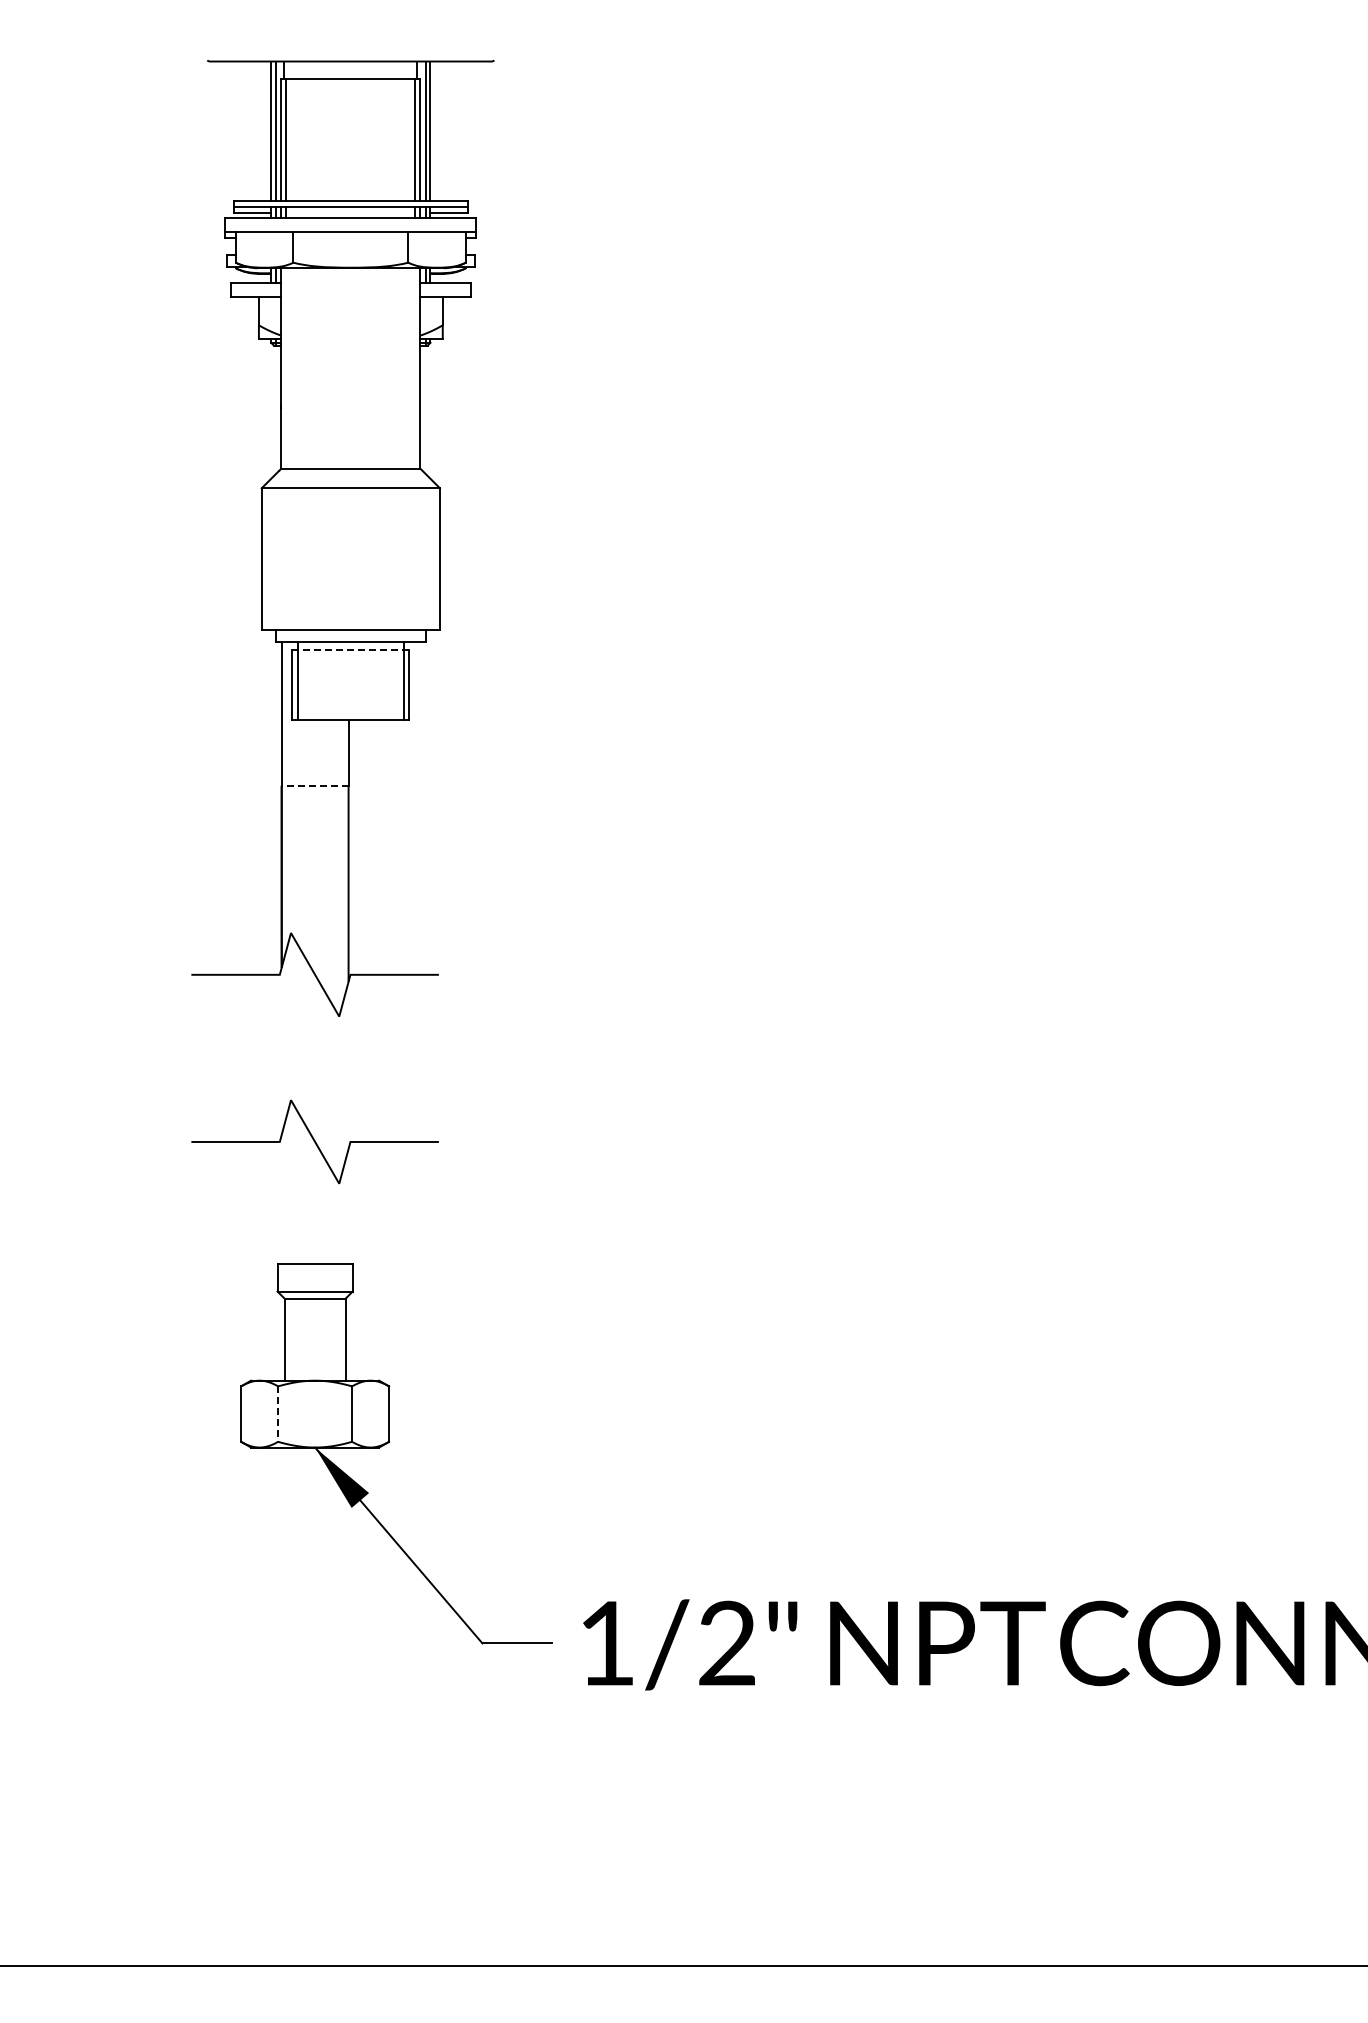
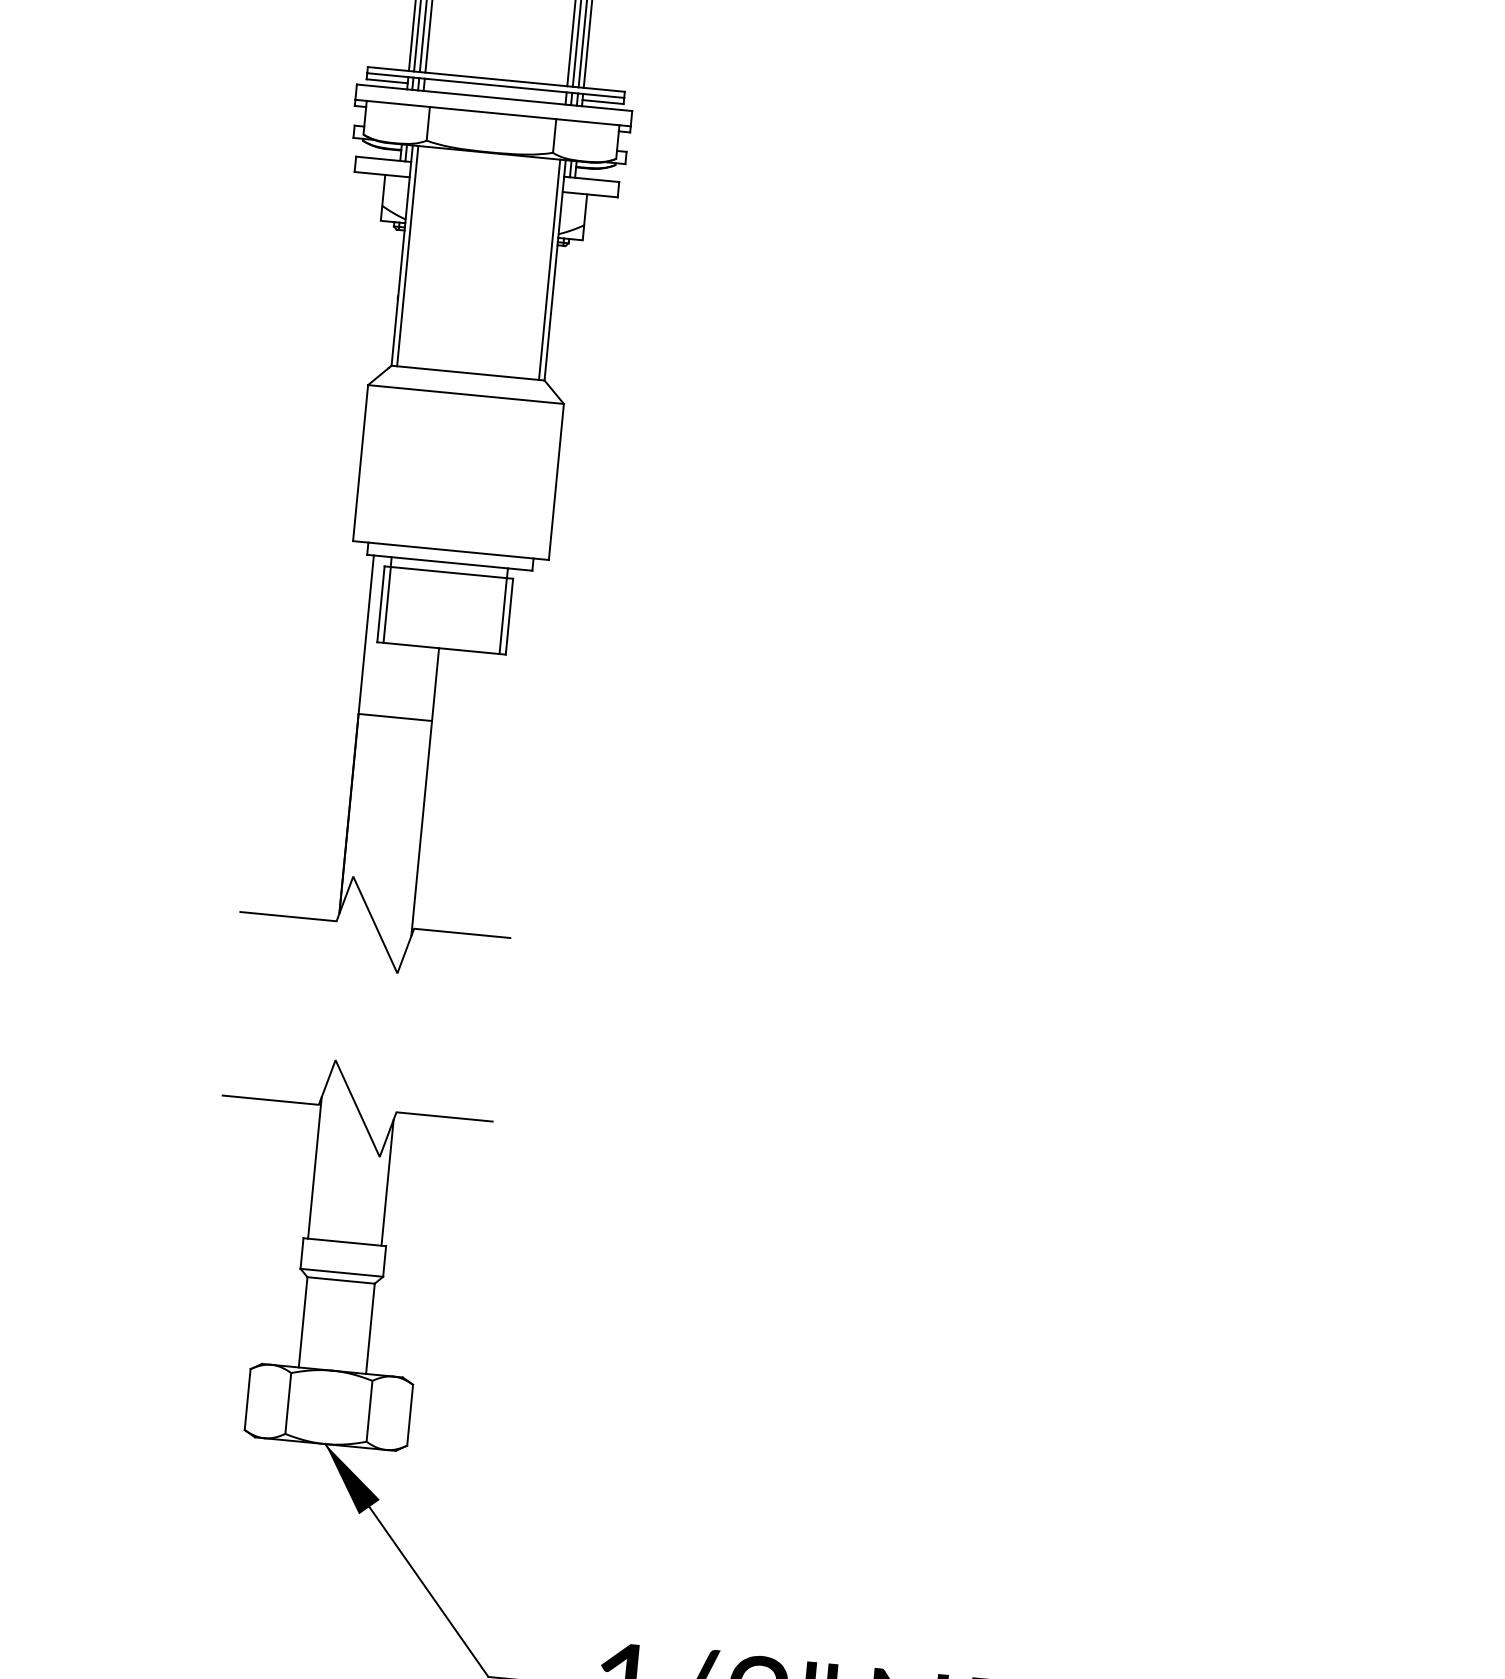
line: (286, 368) -> (408, 256), added
line: (415, 368) -> (549, 269), added
line: (350, 650) -> (448, 572), dashed -> solid
line: (314, 785) -> (394, 717), dashed -> solid
line: (281, 1198) -> (314, 1167), added
line: (348, 1206) -> (387, 1182), added
line: (278, 1414) -> (288, 1403), dashed -> solid

